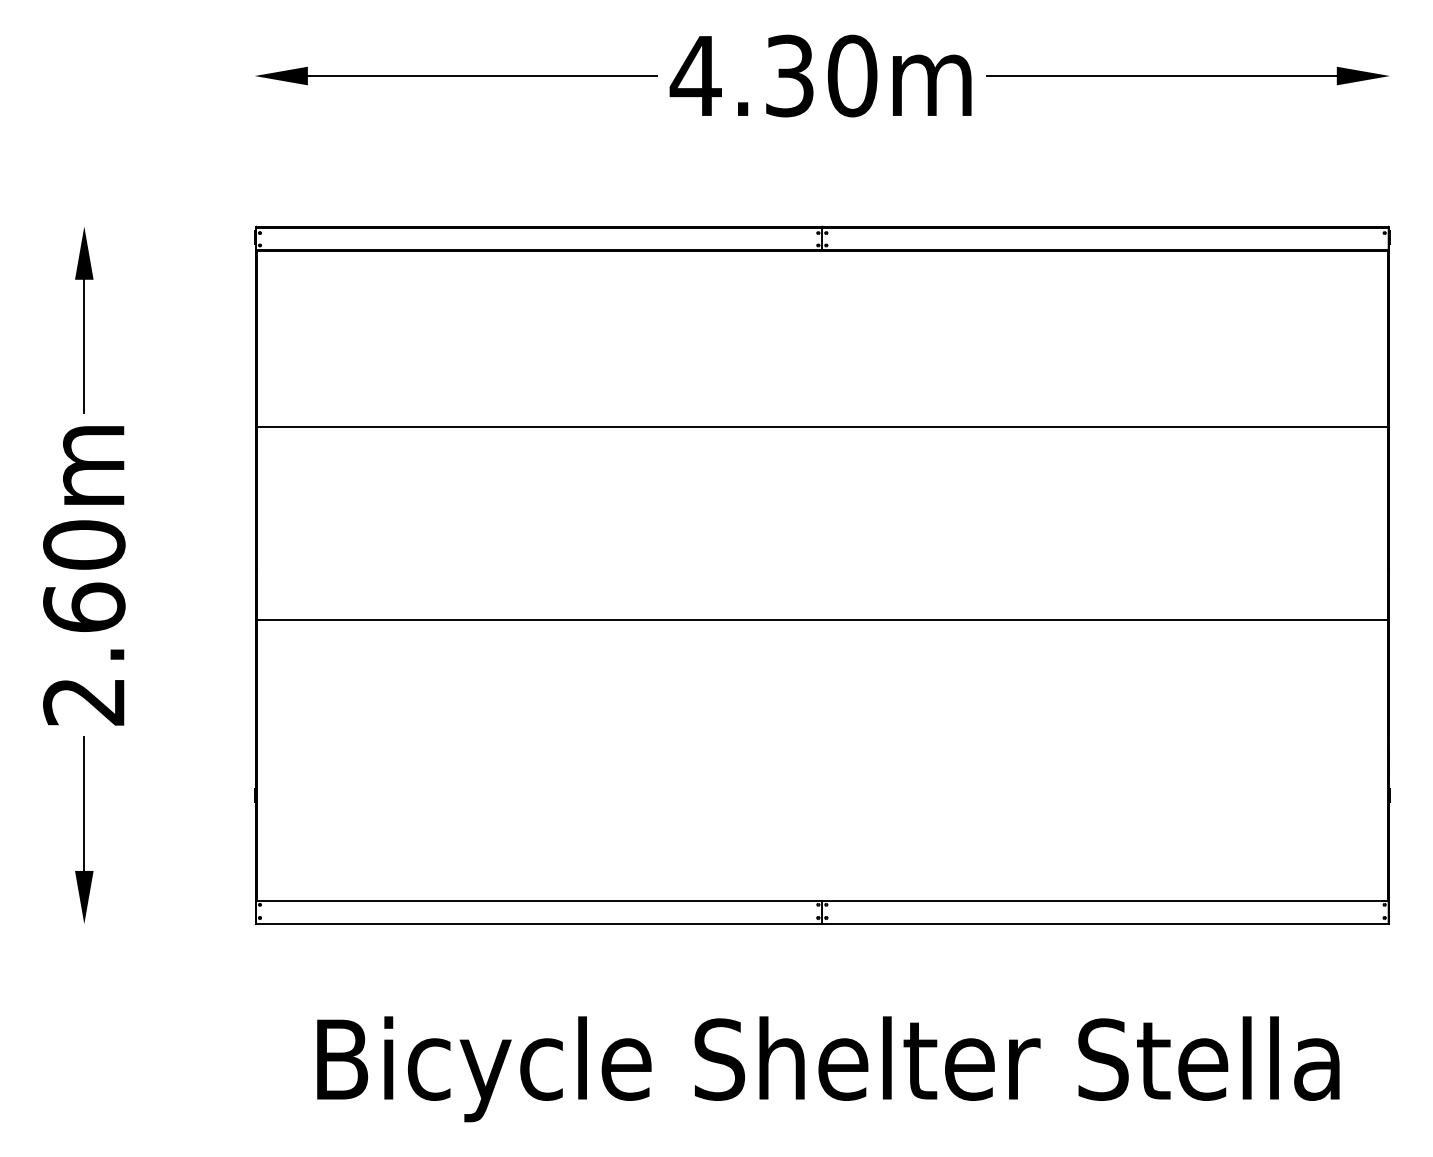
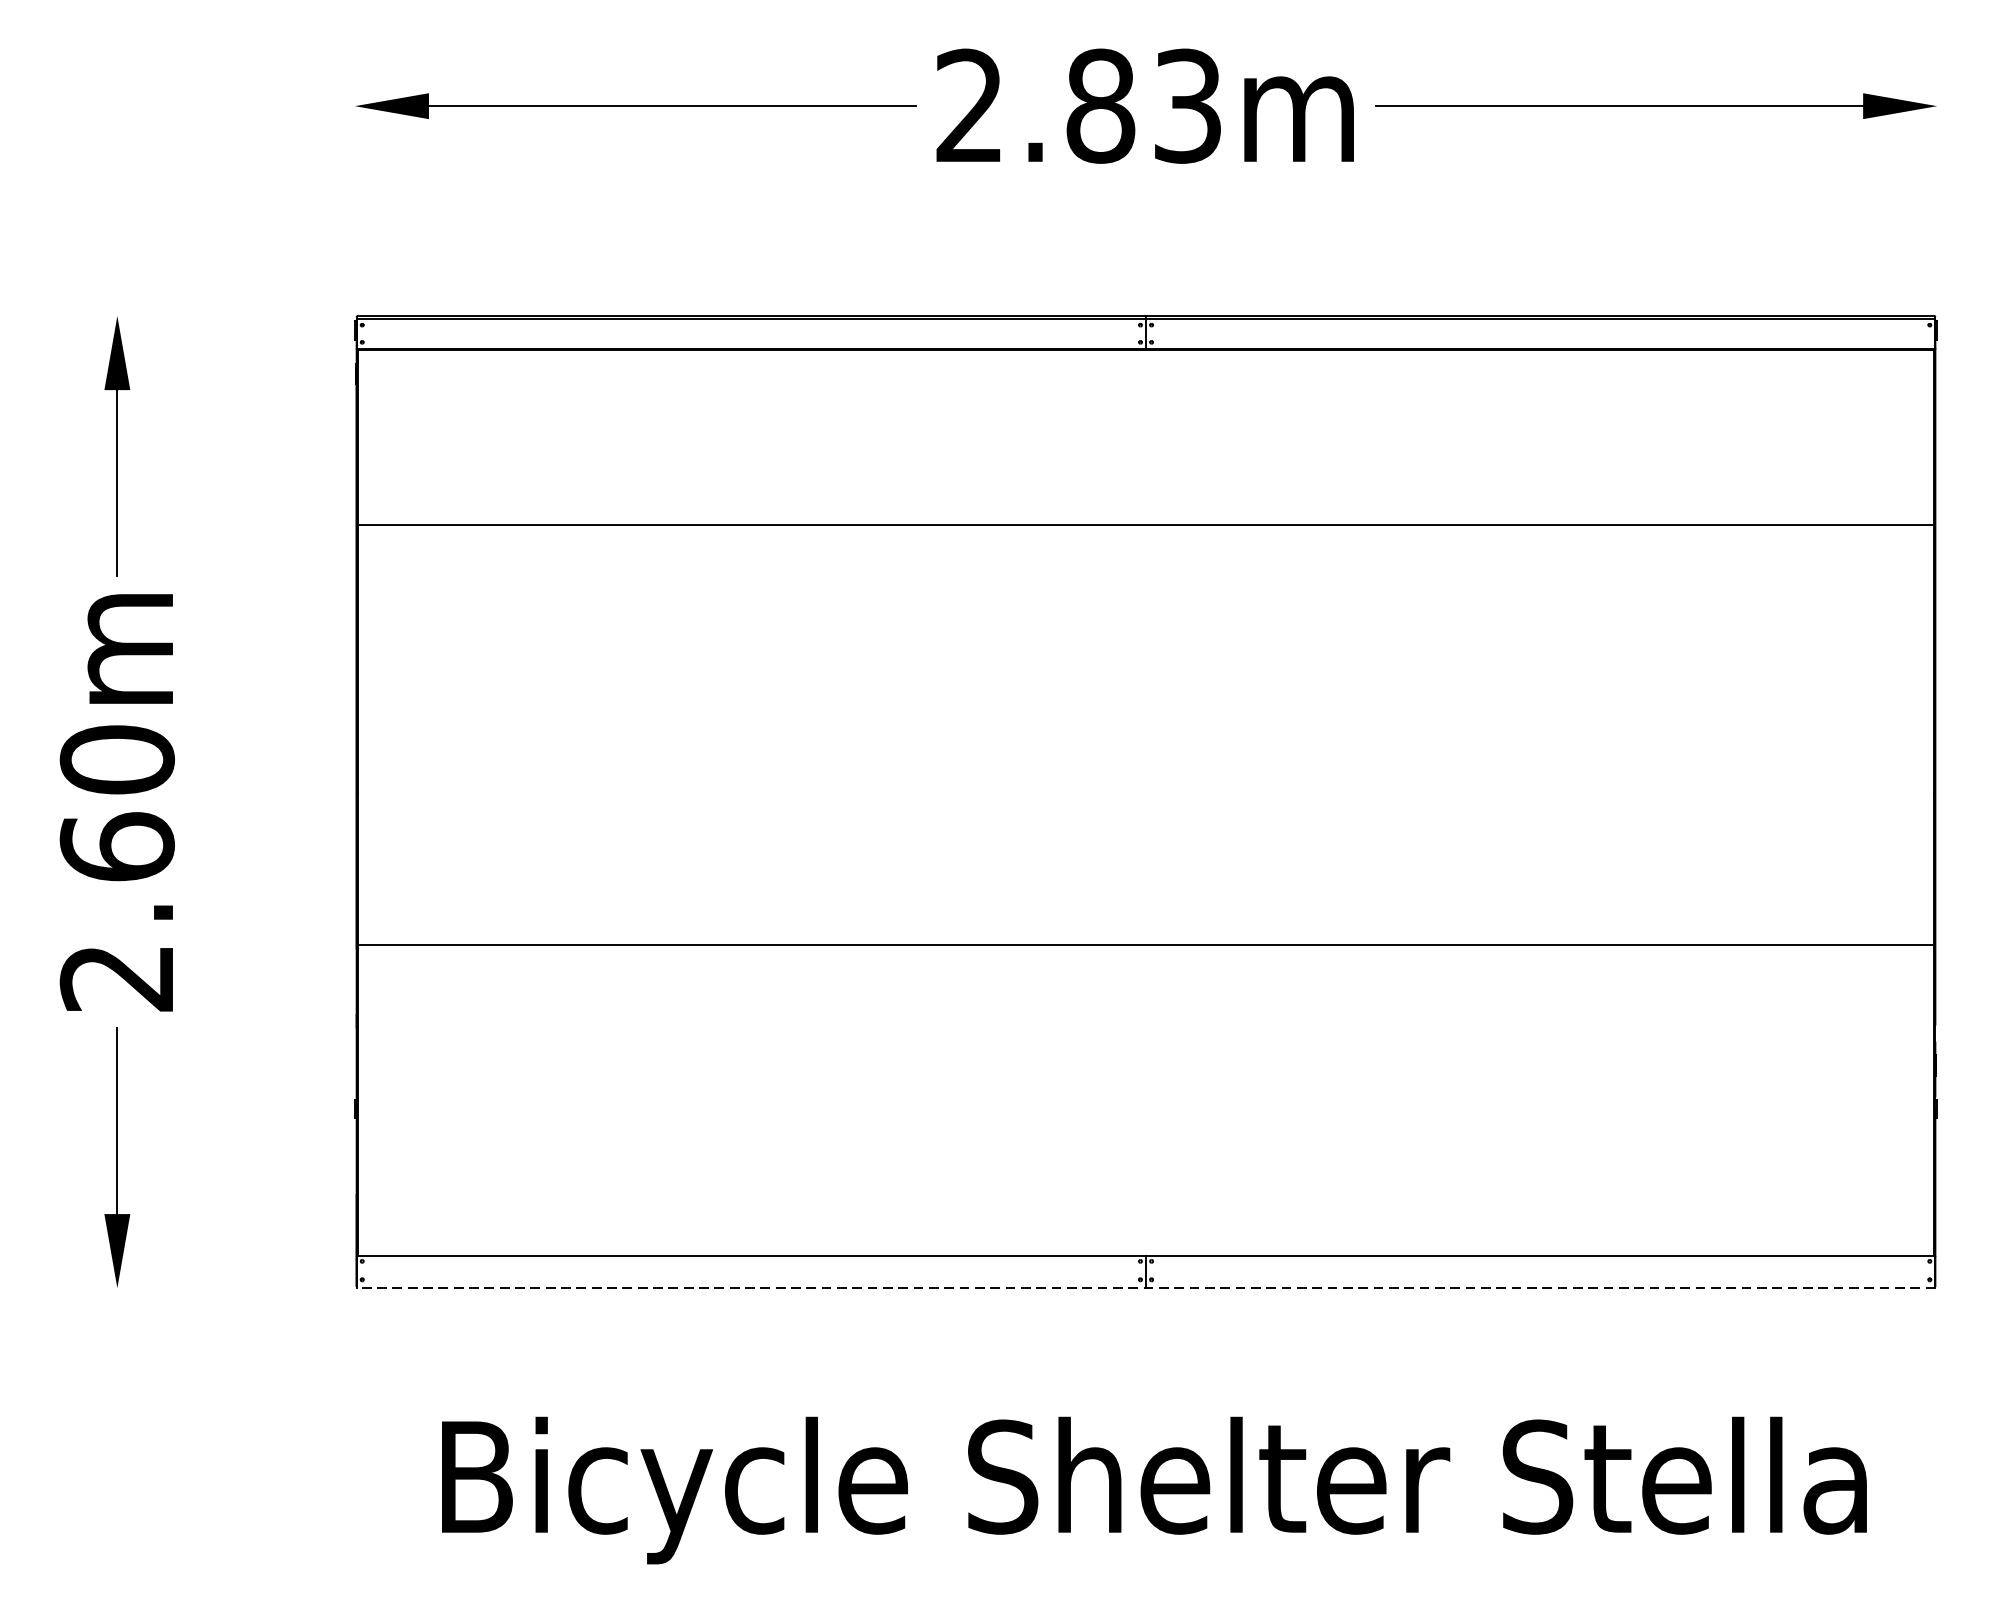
text: (773, 75) -> (1077, 105), 4.30m -> 2.83m
line: (821, 427) -> (1144, 524), moved
line: (822, 620) -> (1146, 945), moved
line: (821, 923) -> (1144, 1287), solid -> dashed

